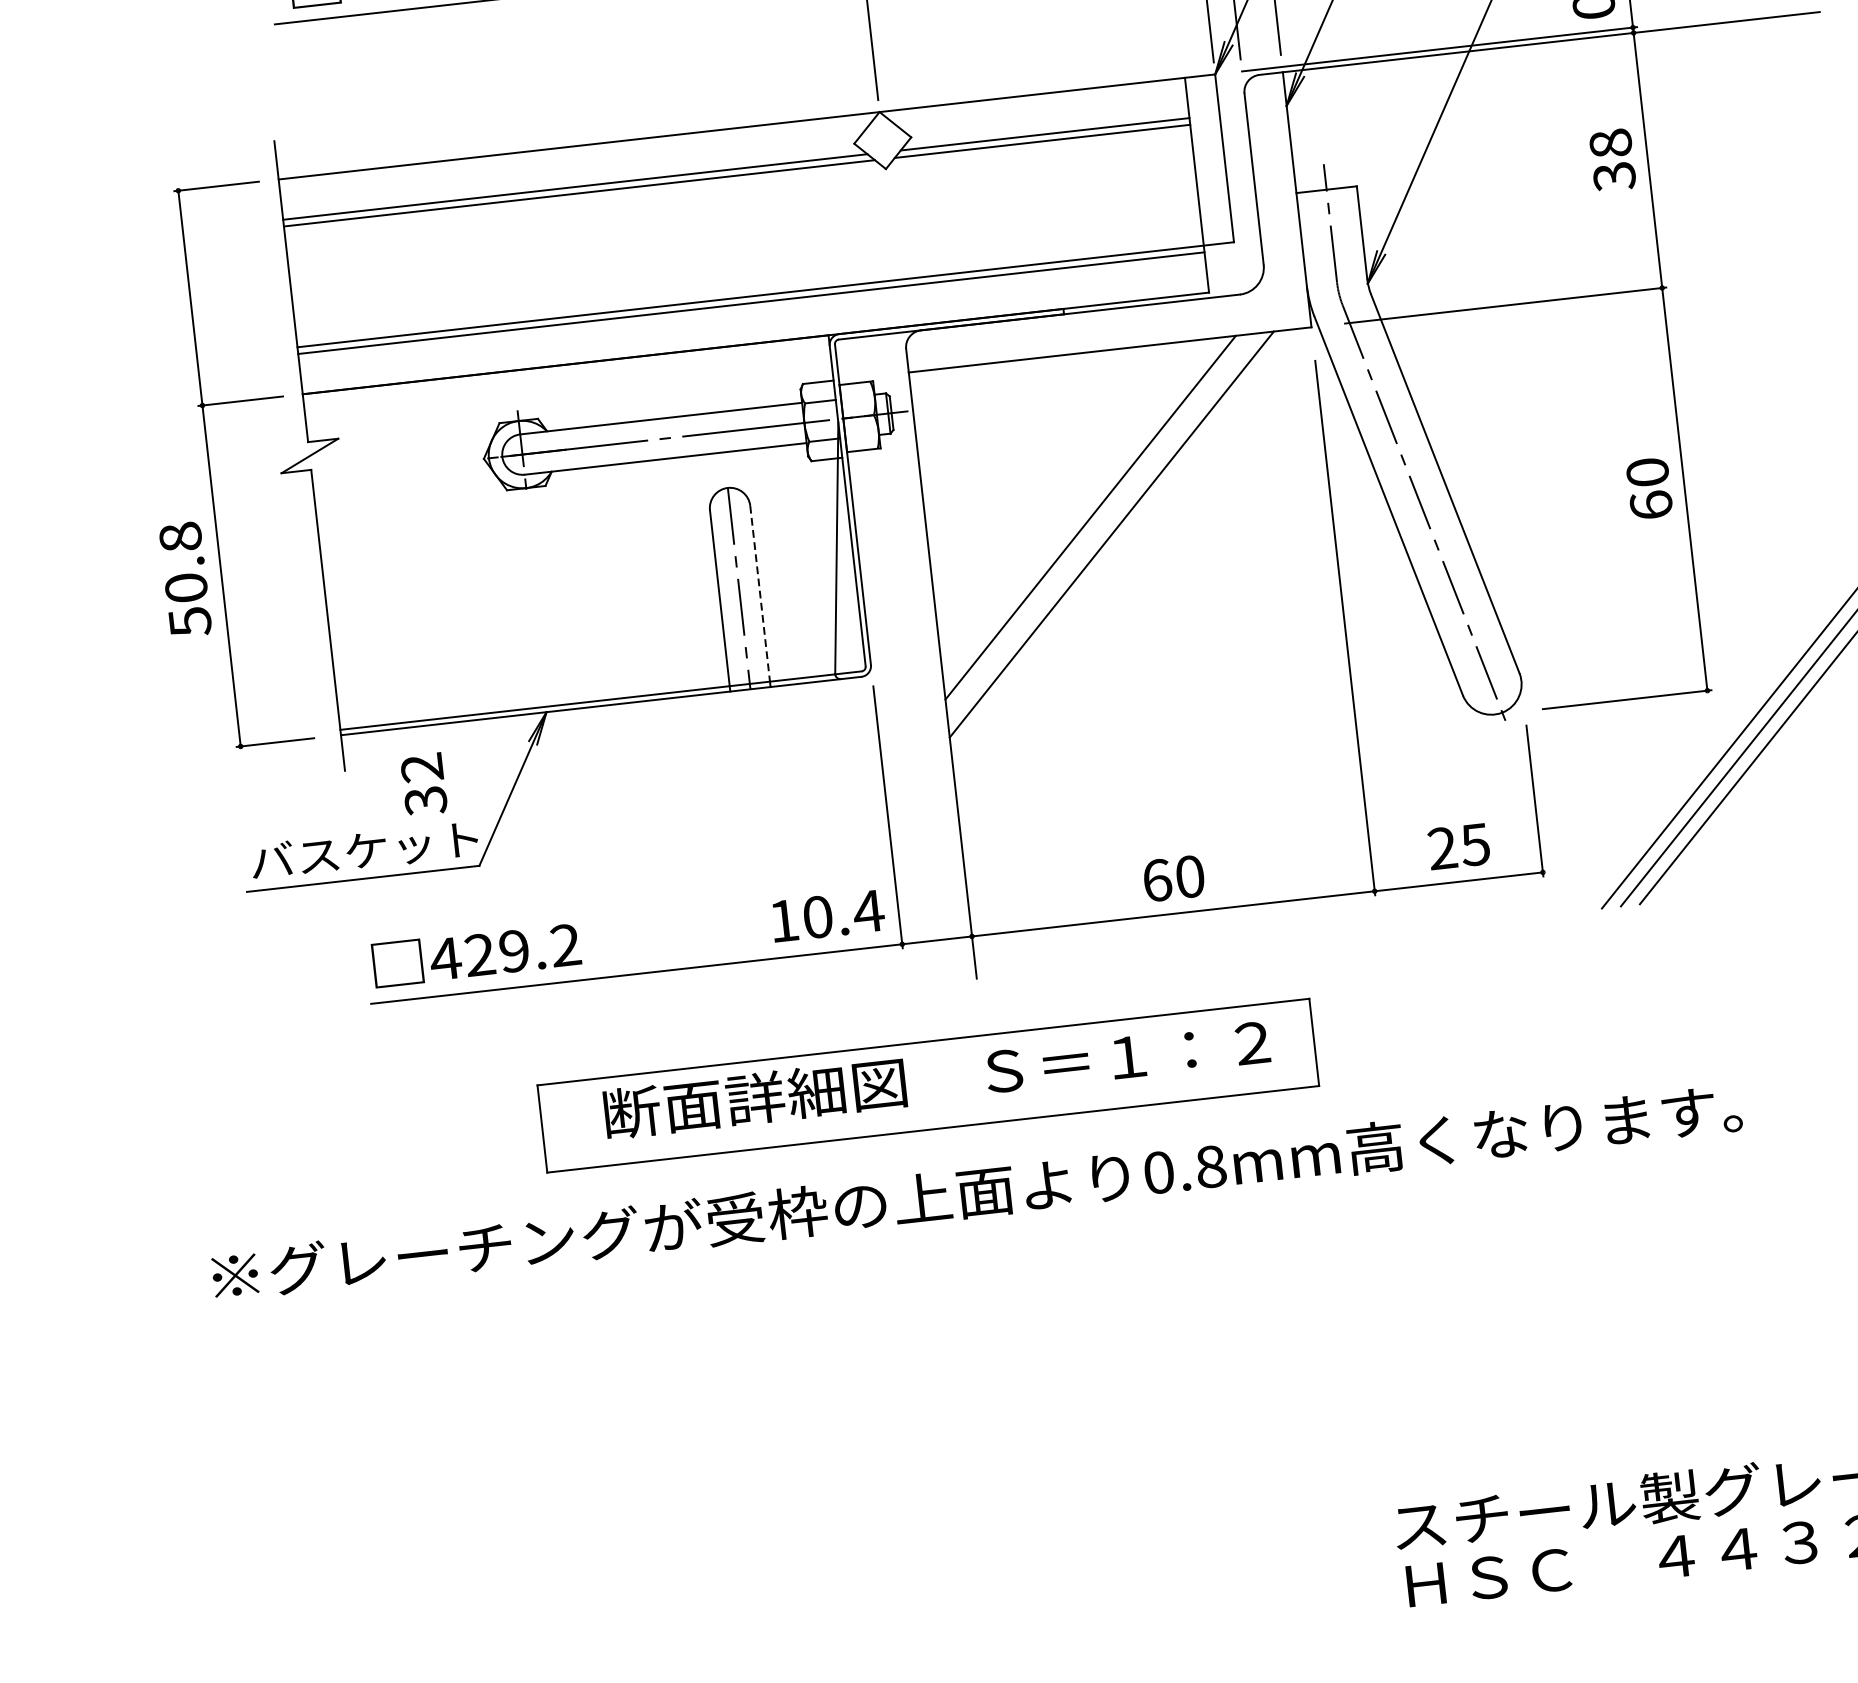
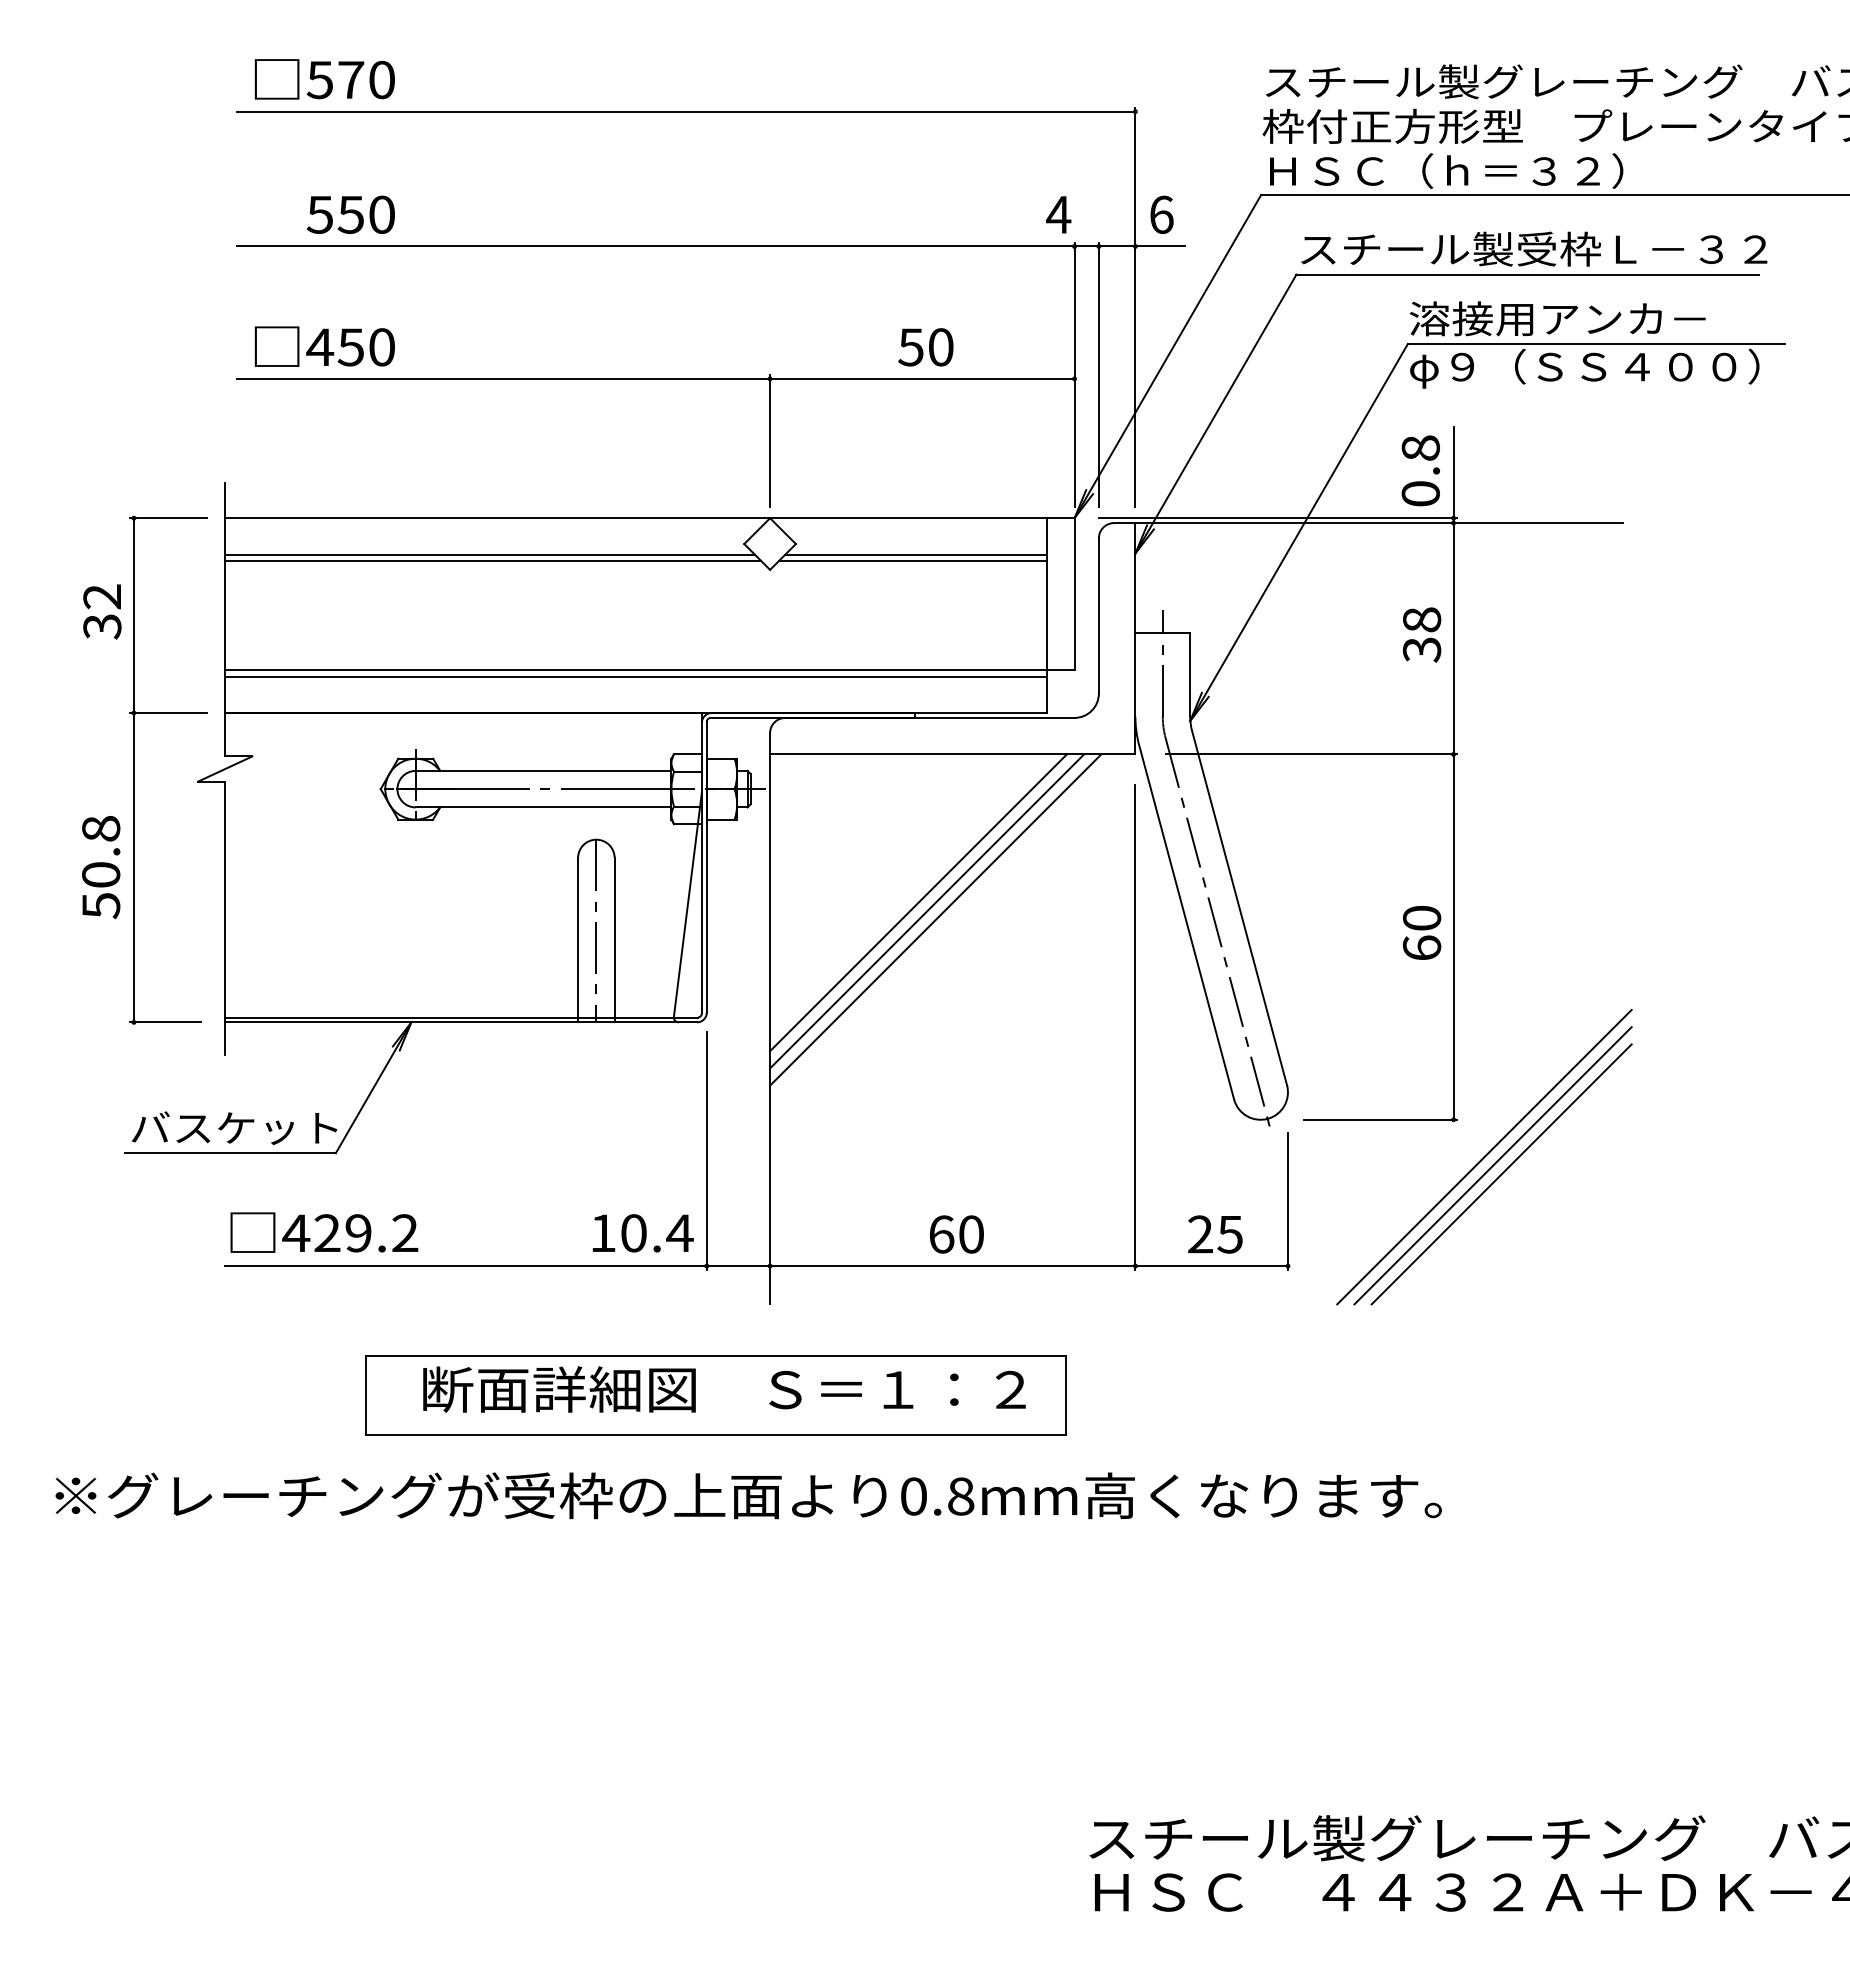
line: (1101, 526) -> (927, 911), added
line: (759, 593) -> (614, 937), dashed -> solid
text: (424, 784) -> (102, 611), moved

